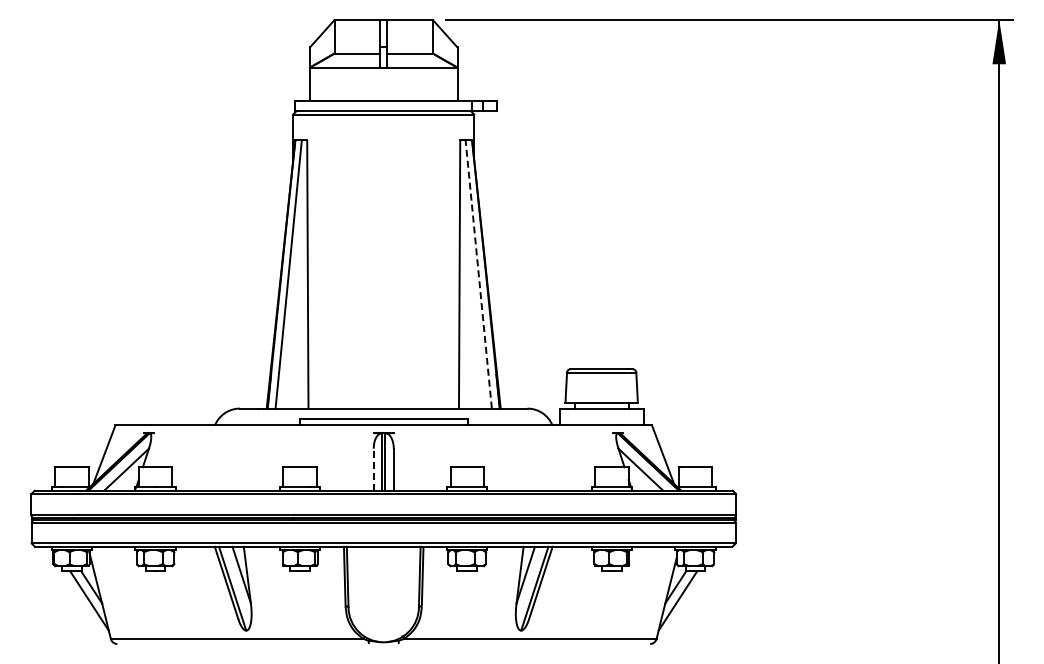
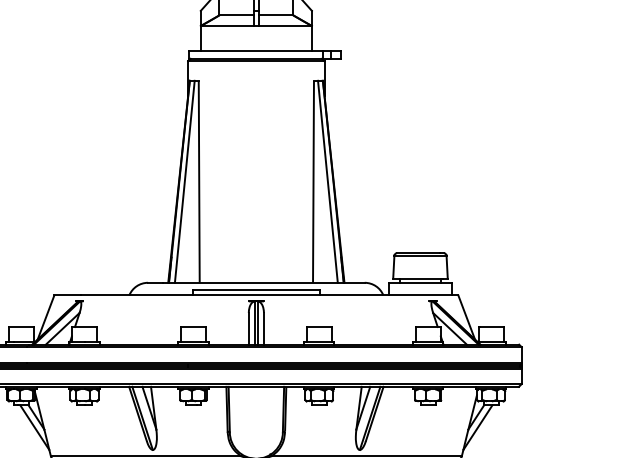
line: (478, 274) -> (327, 181), dashed -> solid
line: (373, 469) -> (248, 328), dashed -> solid

